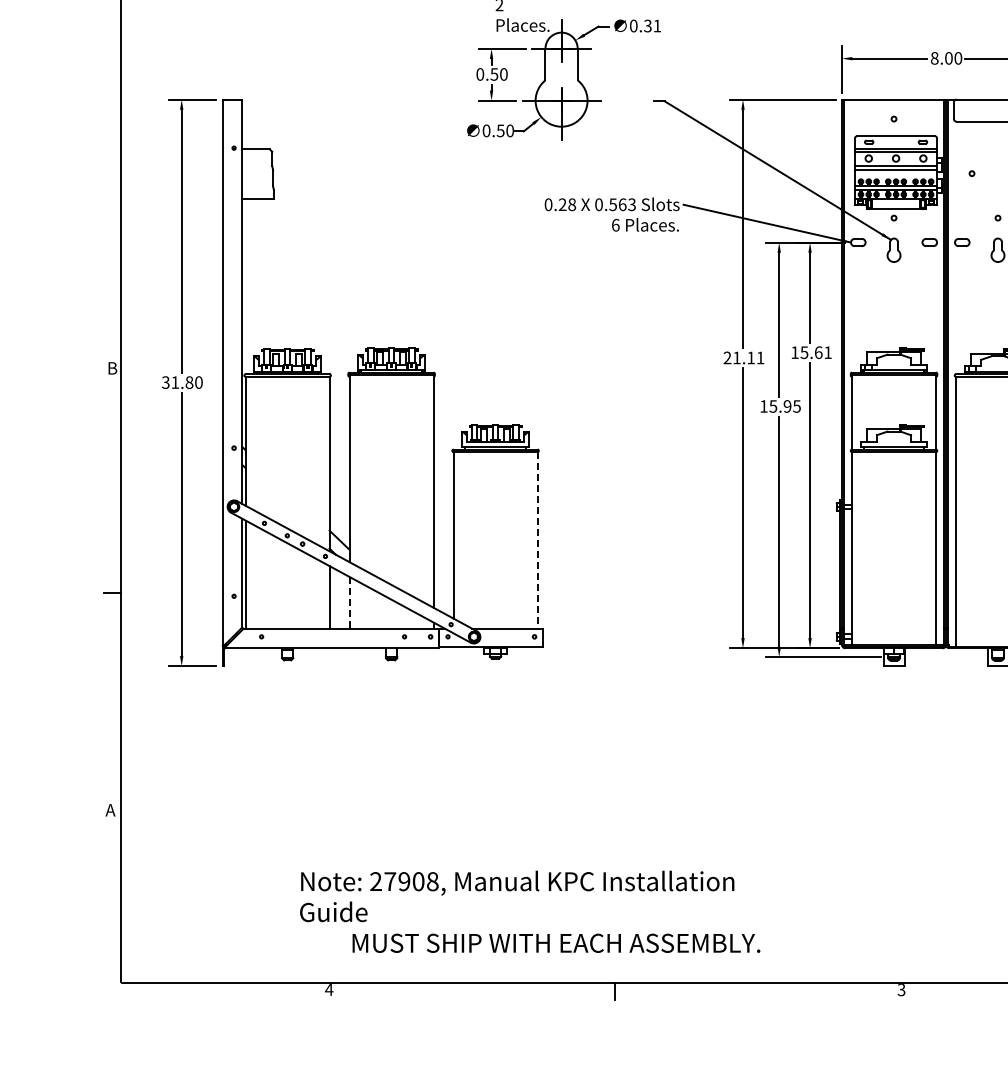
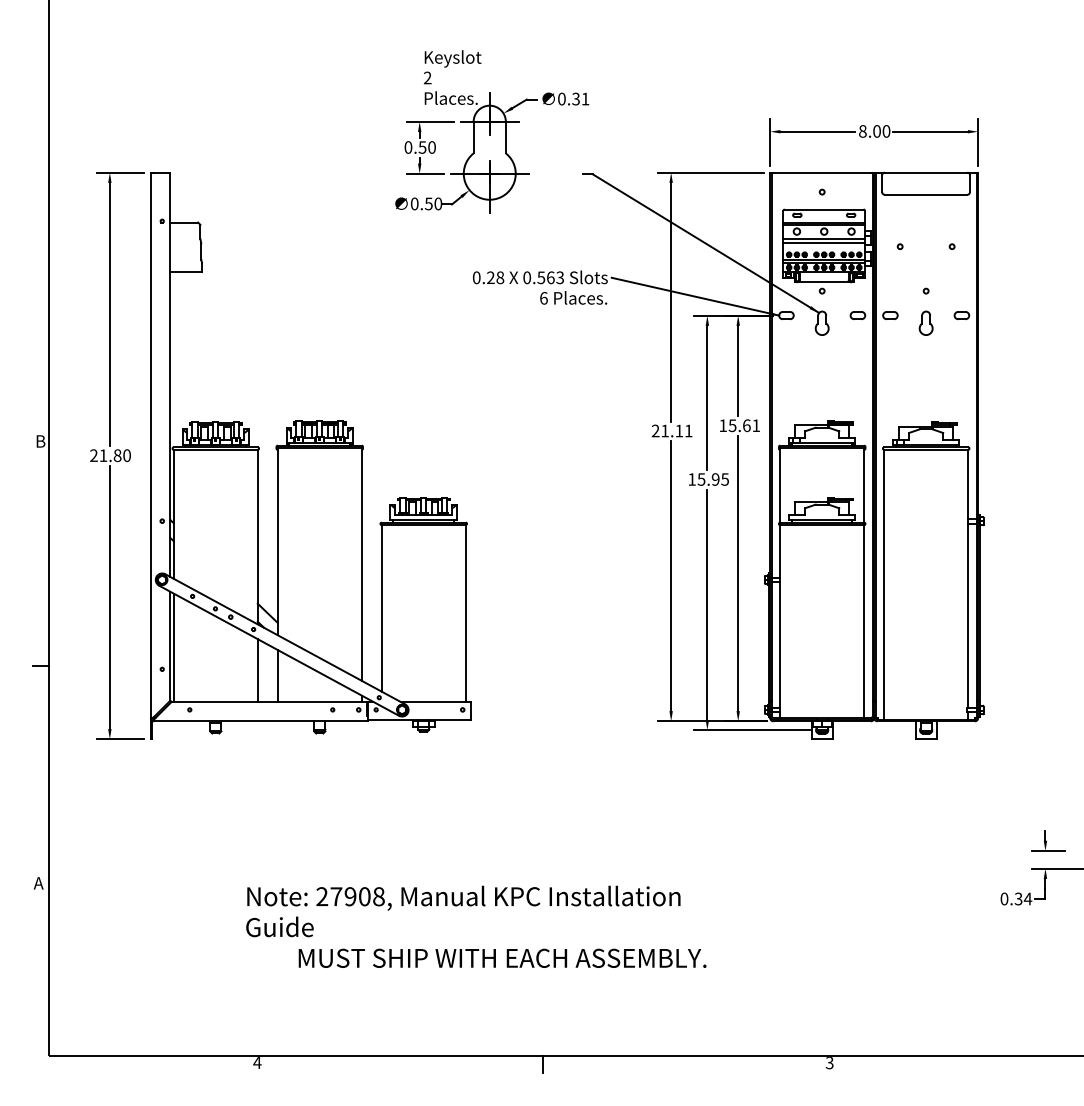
text: (165, 383) -> (93, 456), 31.80 -> 21.80
line: (537, 541) -> (465, 614), dashed -> solid
line: (349, 602) -> (277, 675), dashed -> solid
text: (530, 911) -> (476, 926), moved

